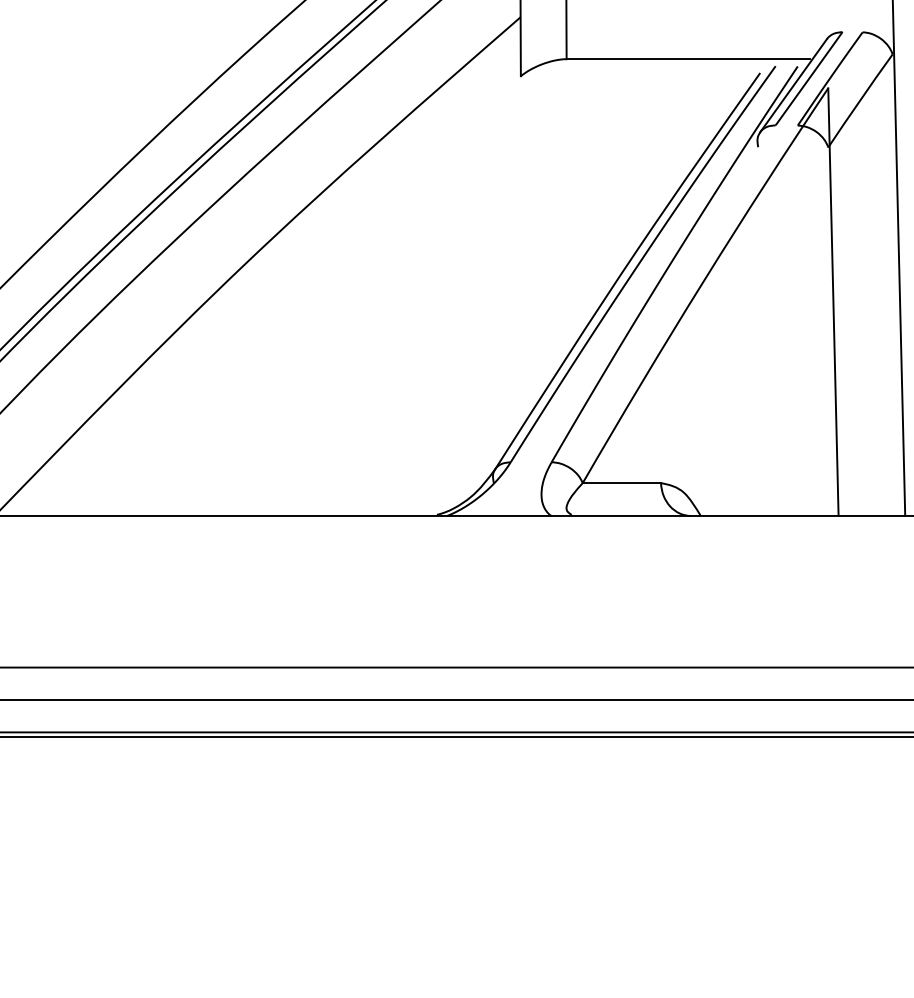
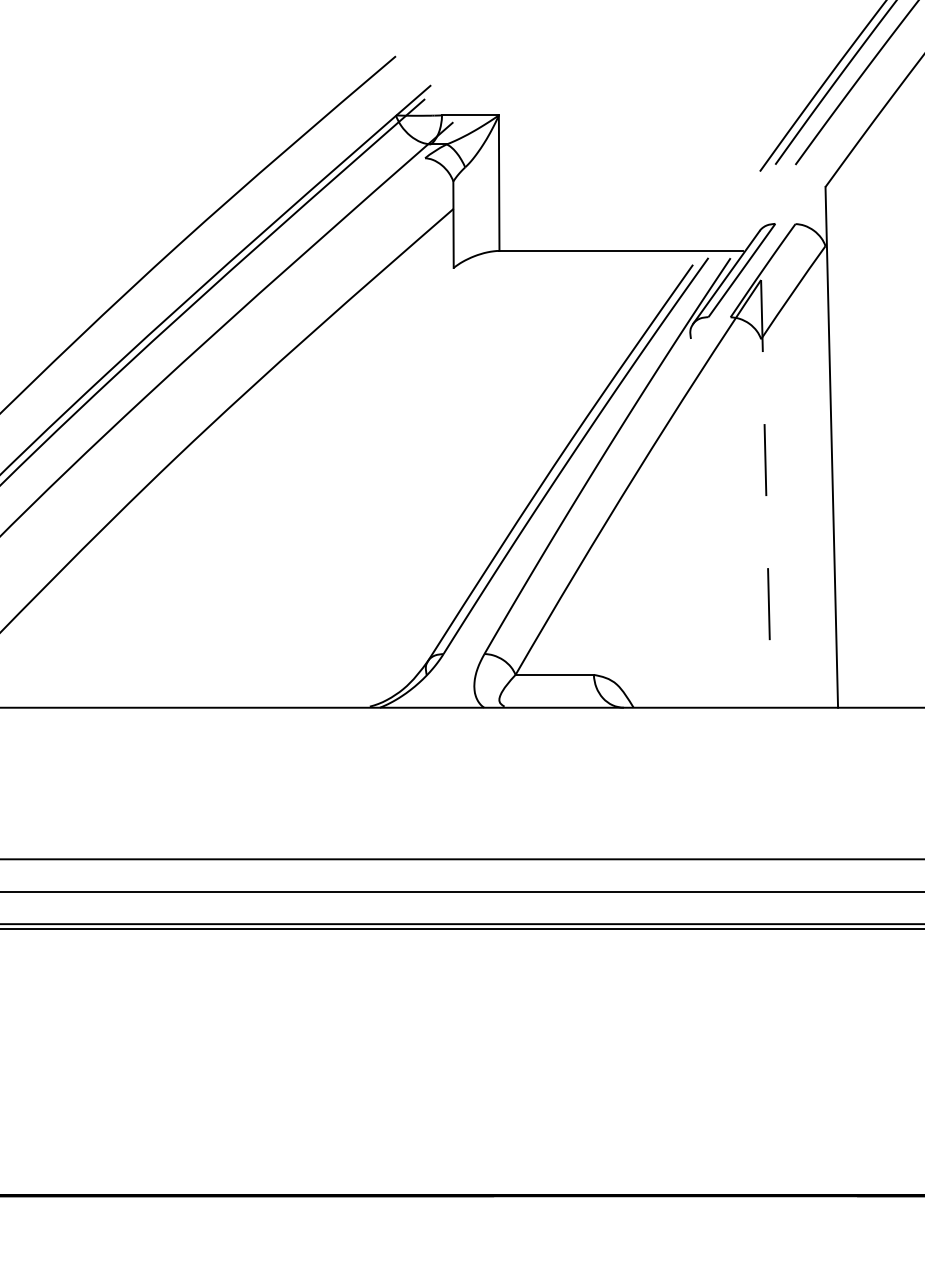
line: (833, 301) -> (766, 493), solid -> dashed

